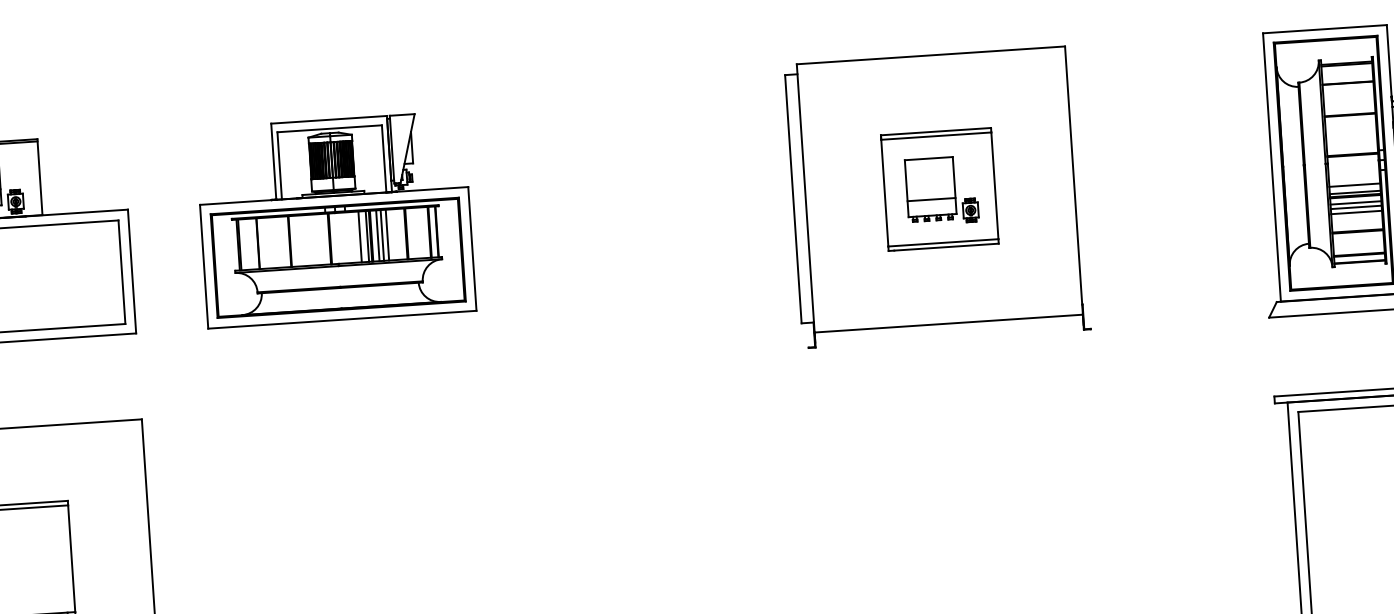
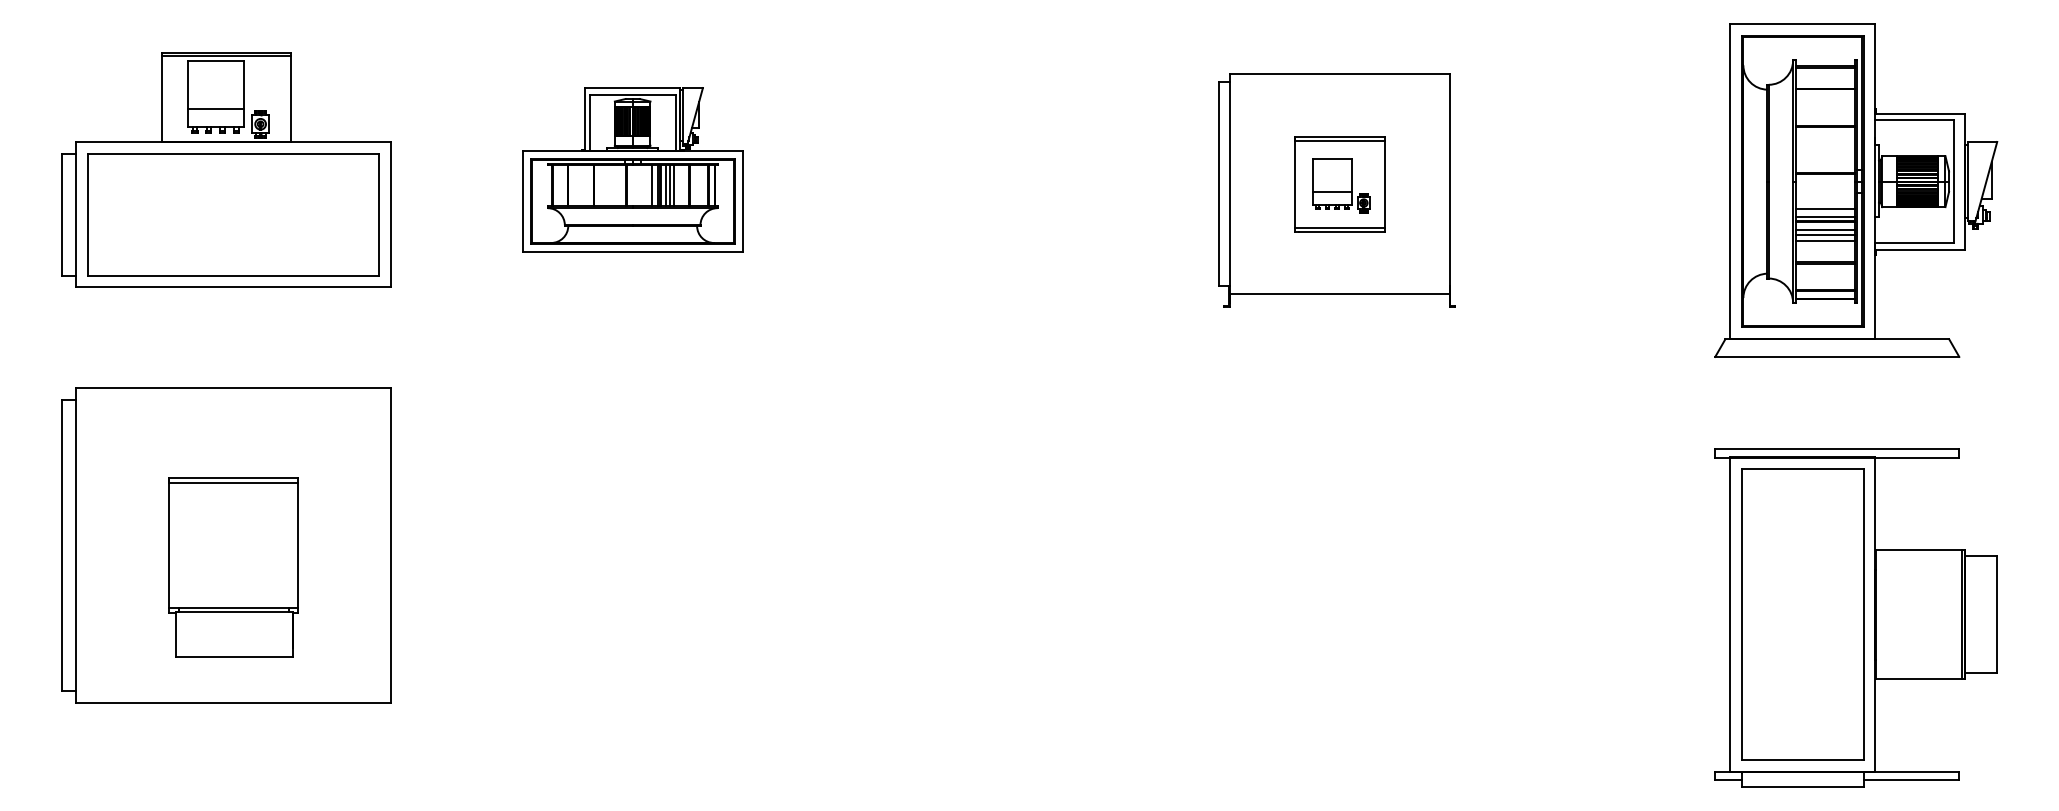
part: (937, 197) -> (1337, 190), size x0.7
part: (335, 219) -> (632, 169), size x0.7

